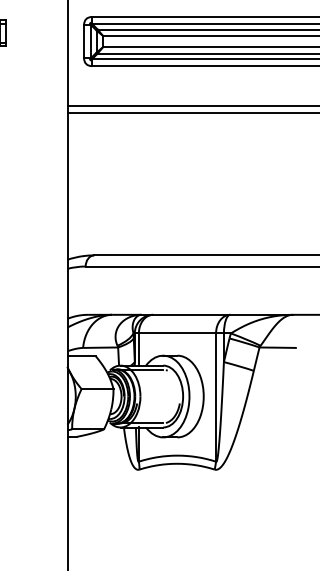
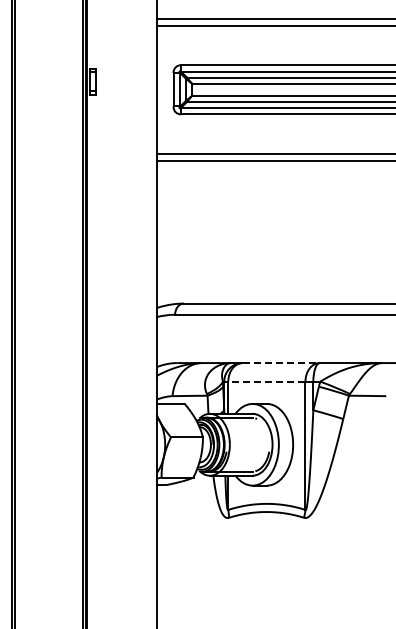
line: (192, 315) -> (281, 363), solid -> dashed
line: (177, 333) -> (266, 381), solid -> dashed

